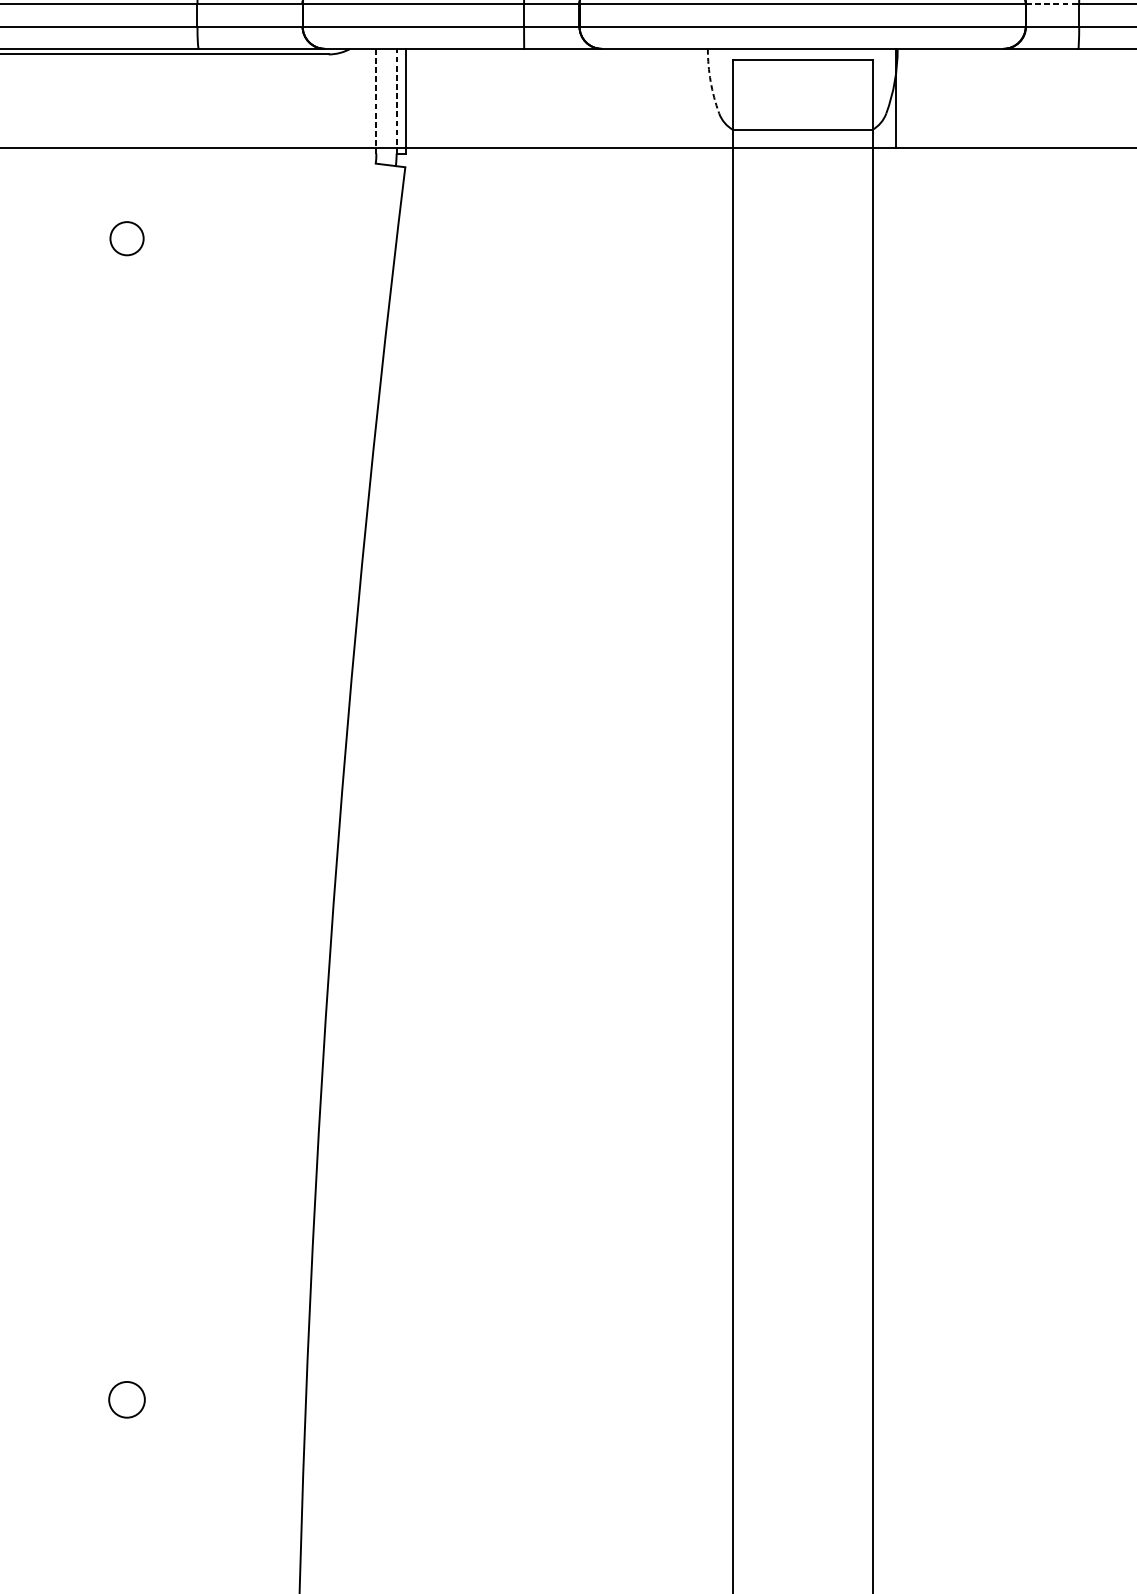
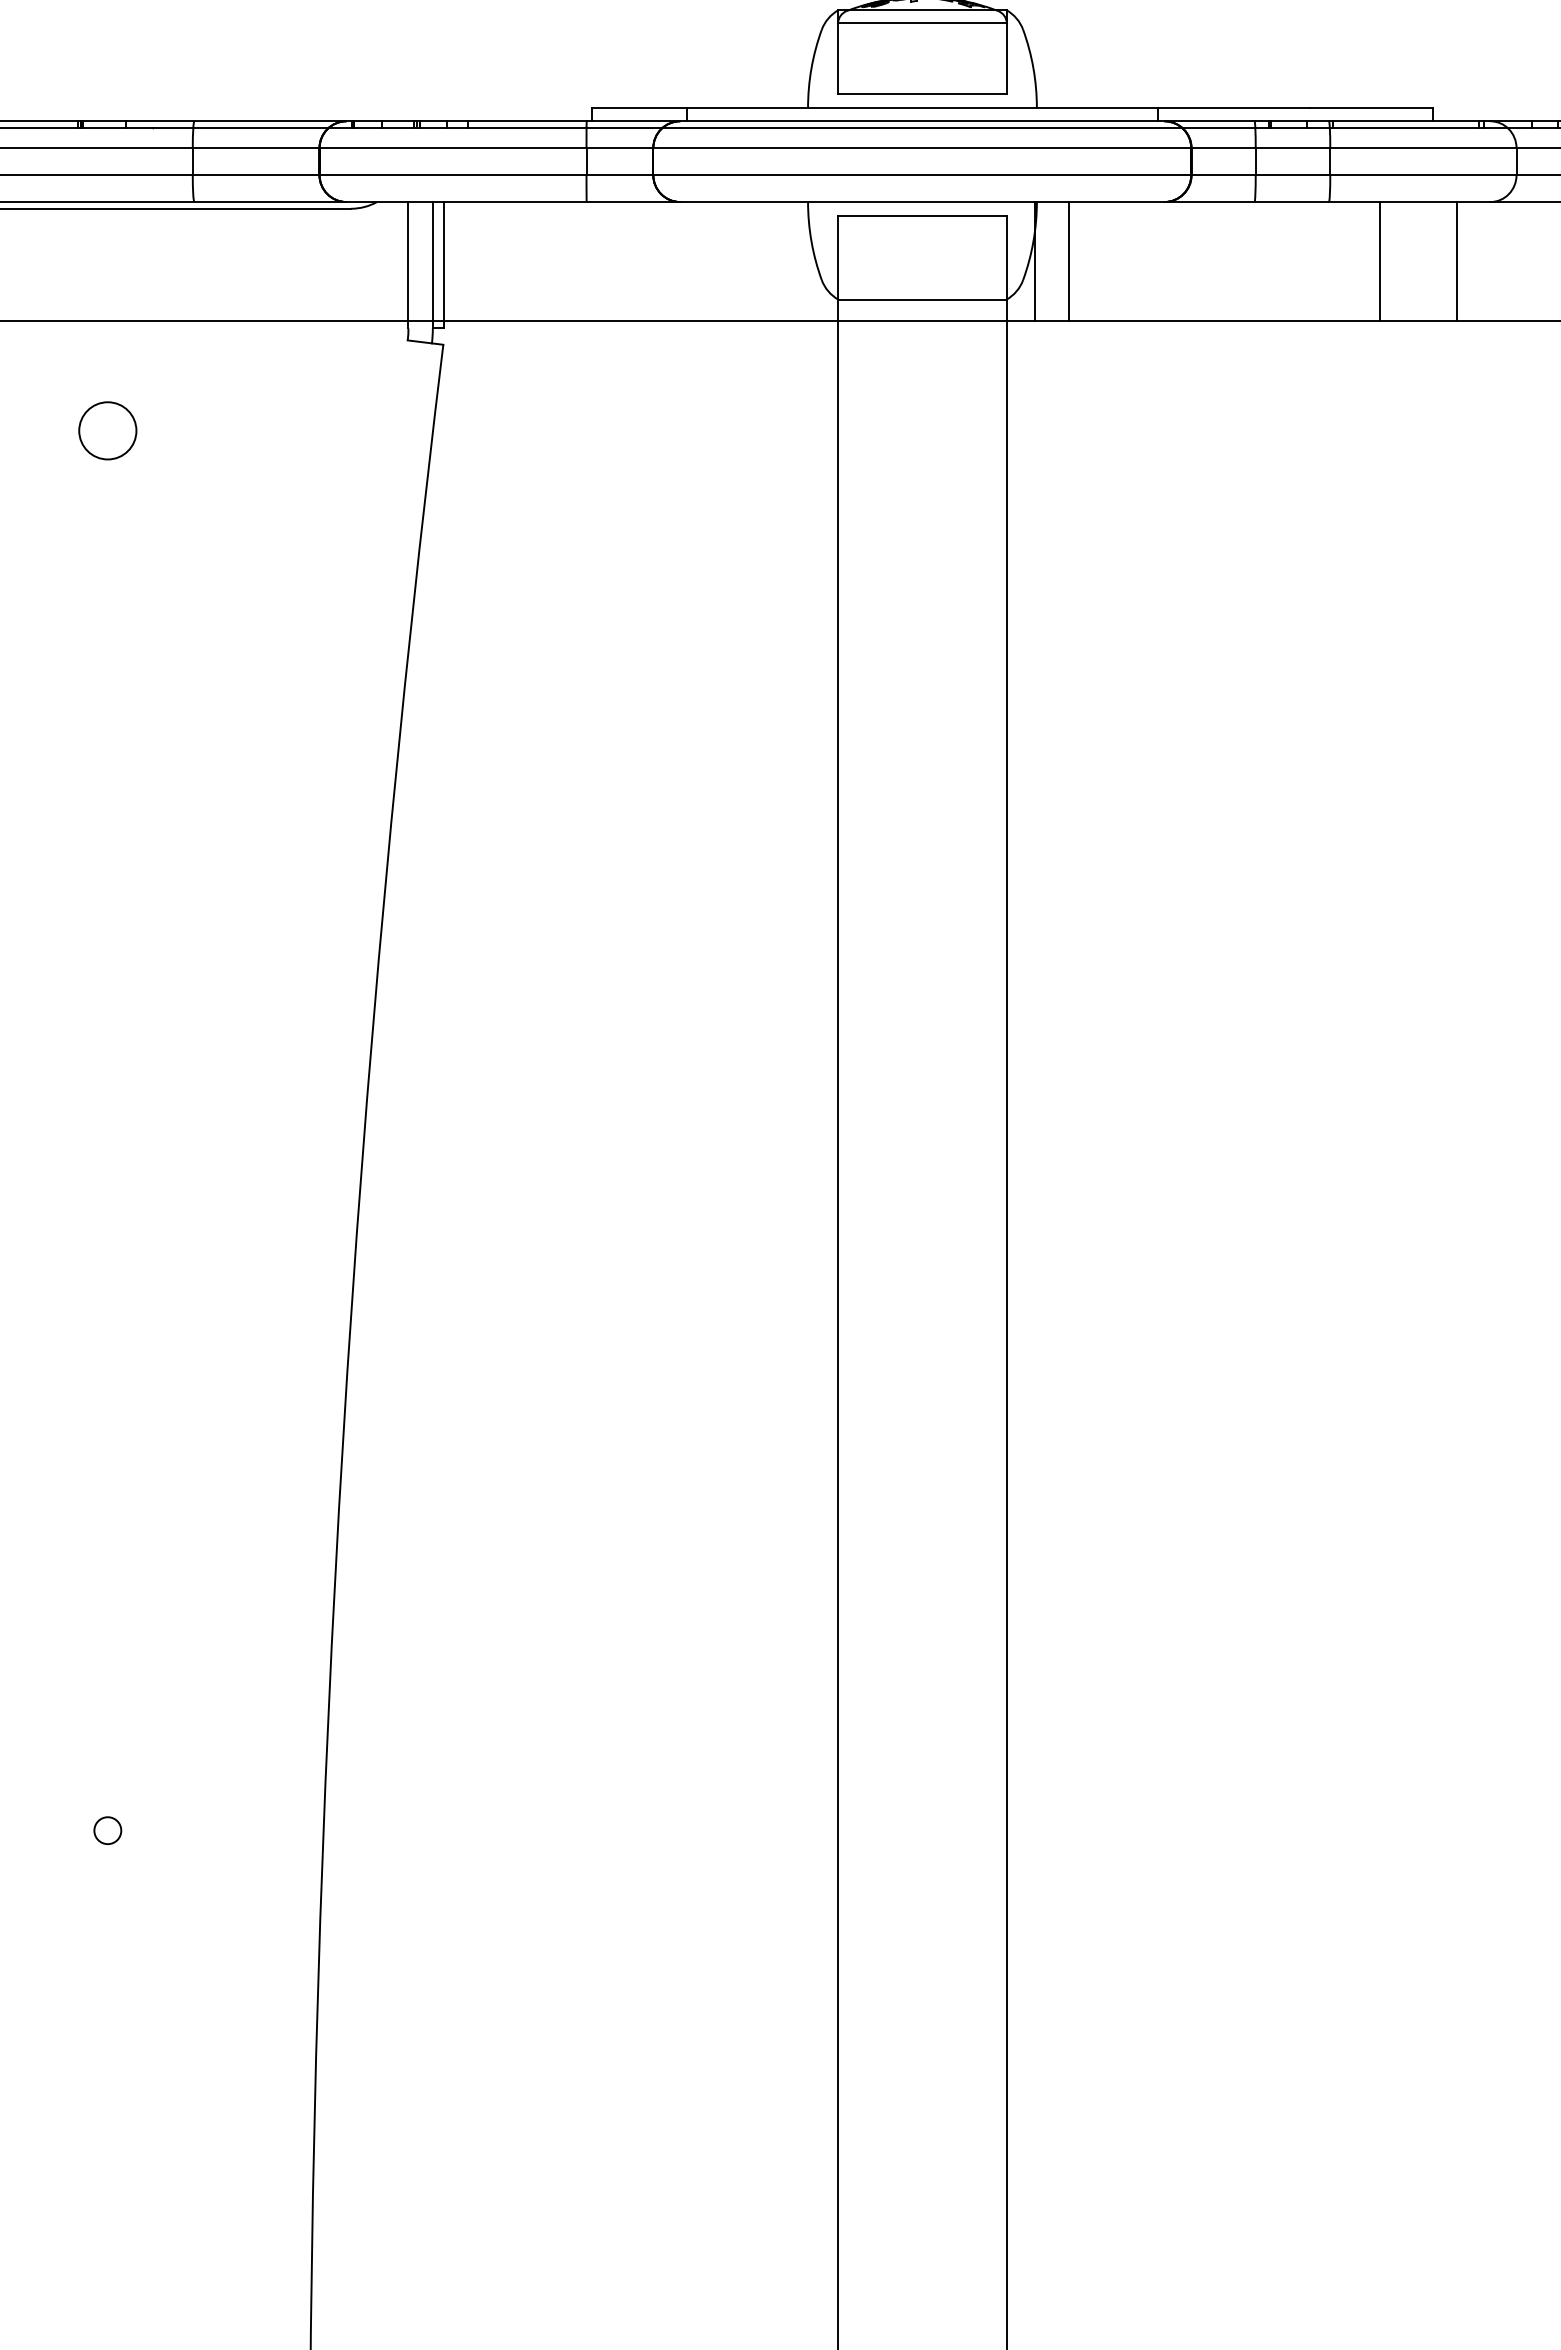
line: (1053, 4) -> (1224, 148), dashed -> solid
arc: (710, 81) -> (811, 241), dashed -> solid
line: (924, 98) -> (1069, 261), added
line: (396, 100) -> (432, 264), dashed -> solid
line: (376, 101) -> (408, 265), dashed -> solid
circle: (126, 238) -> (107, 430), size x1.43
circle: (126, 1399) -> (107, 1830), size x0.62

